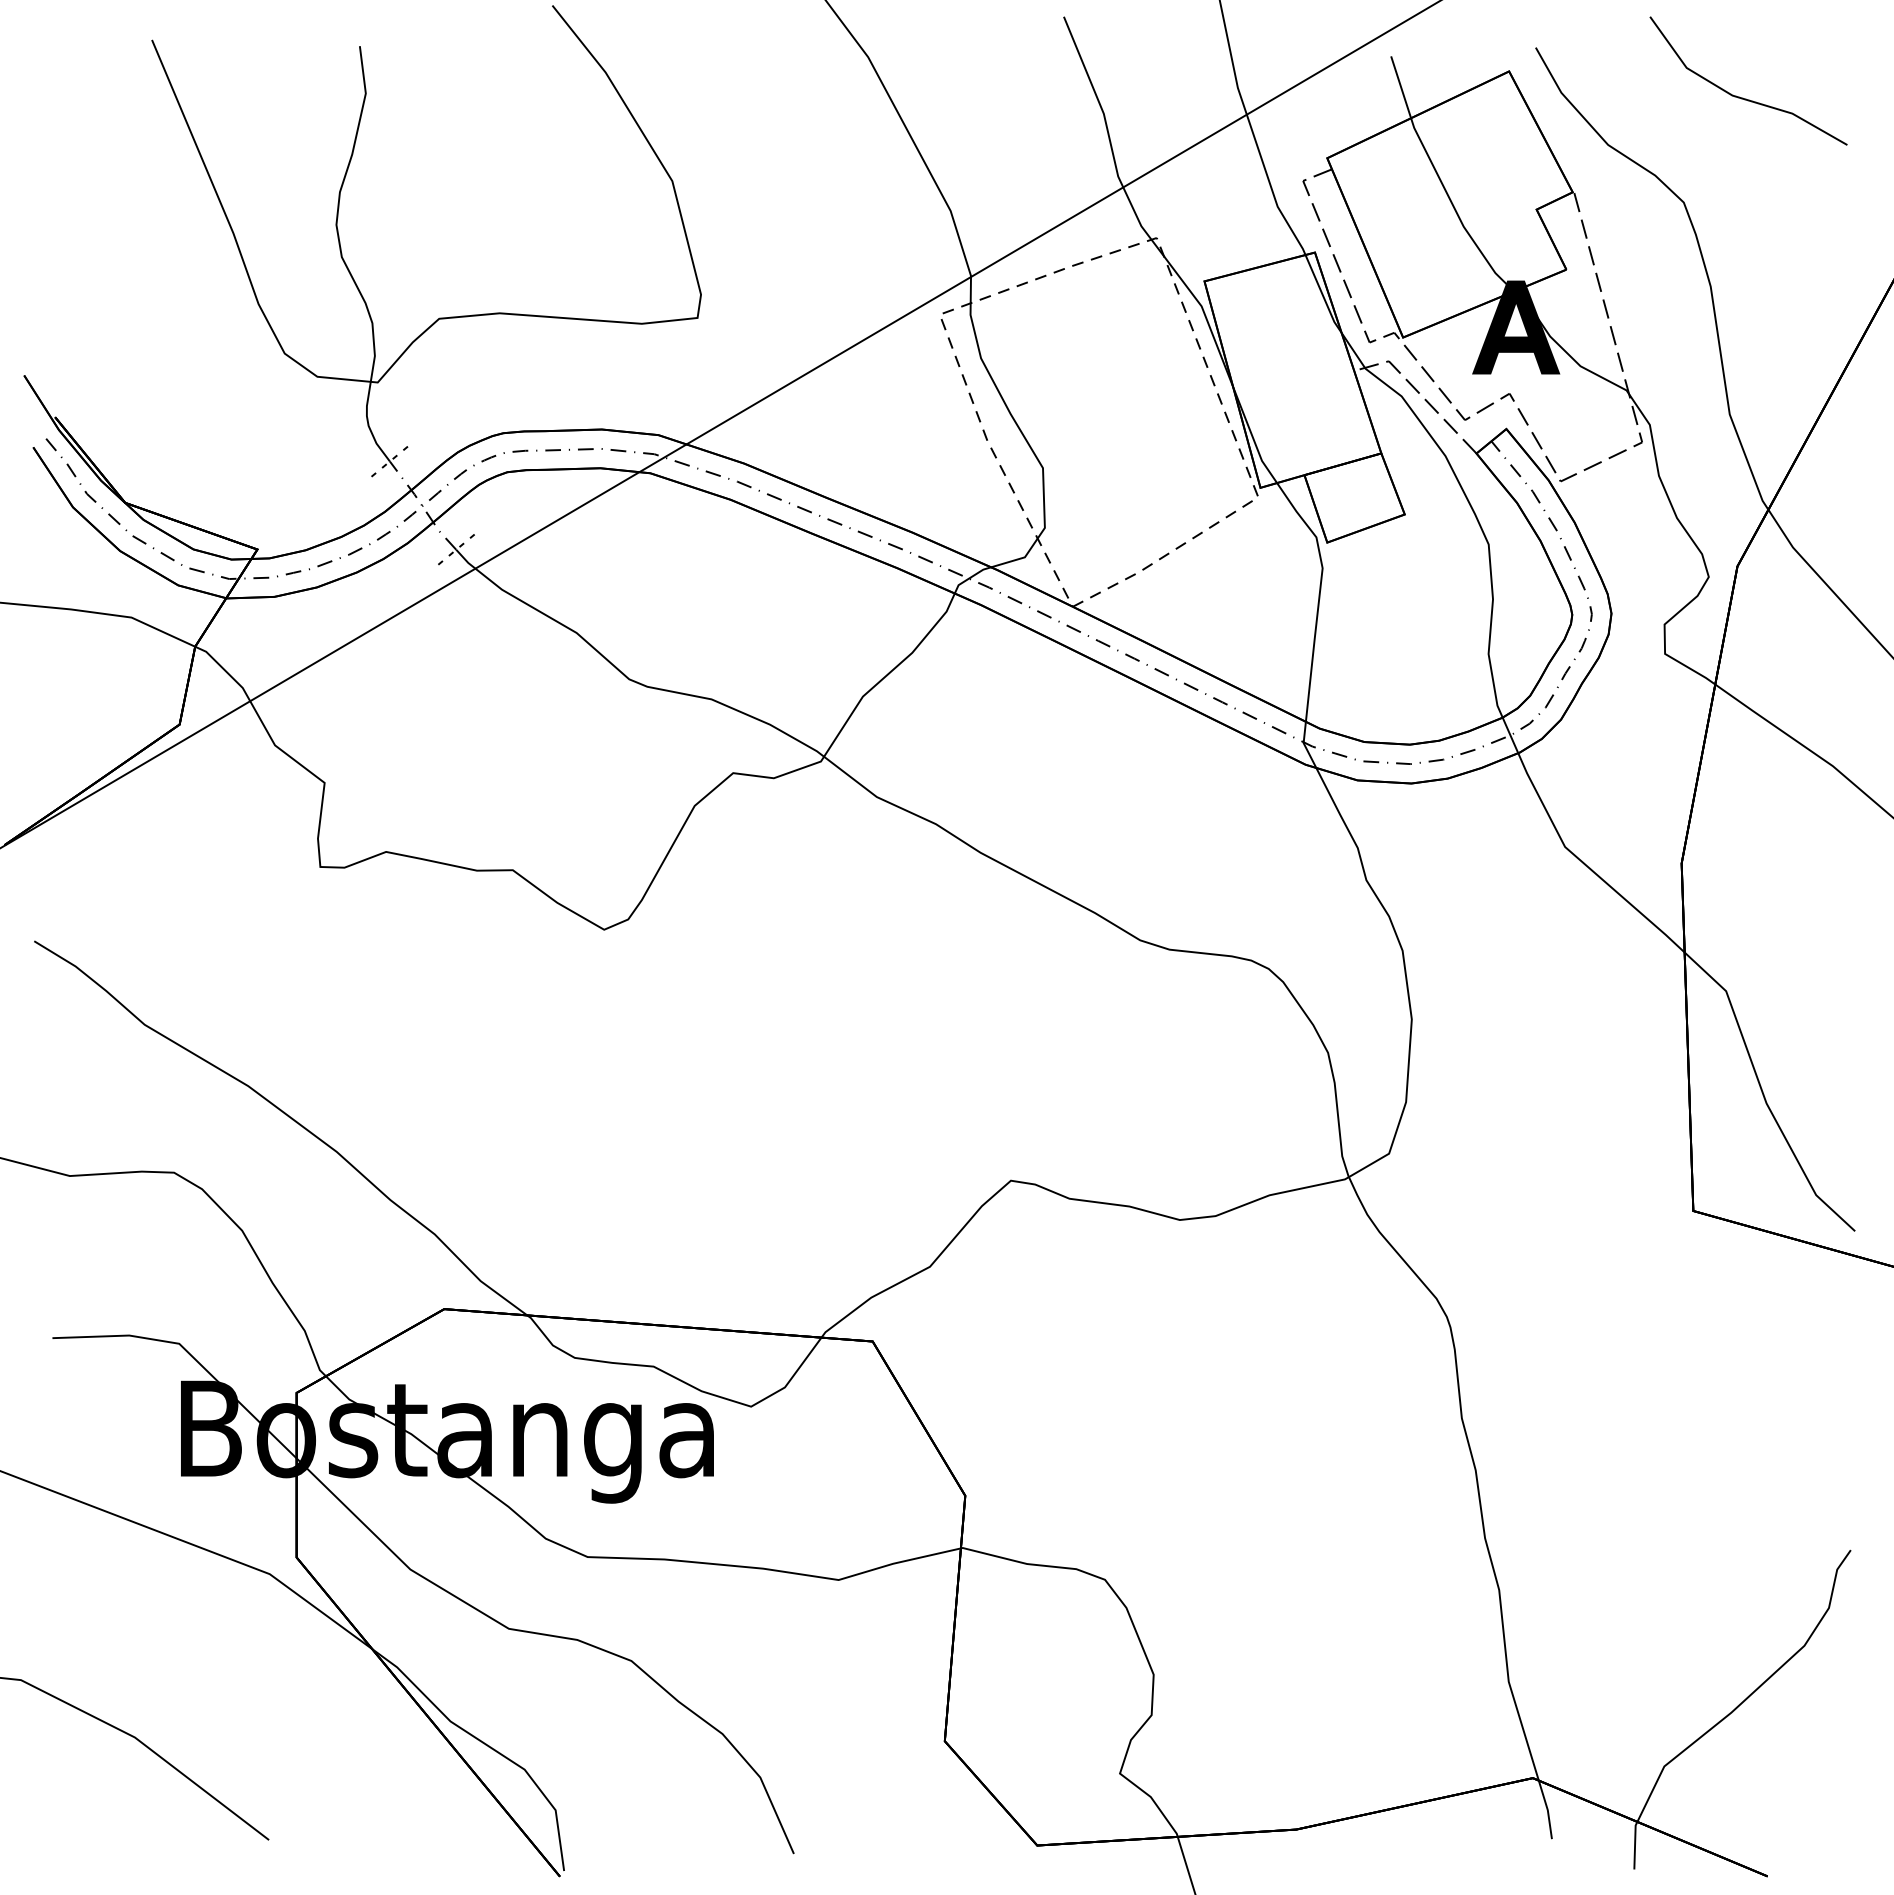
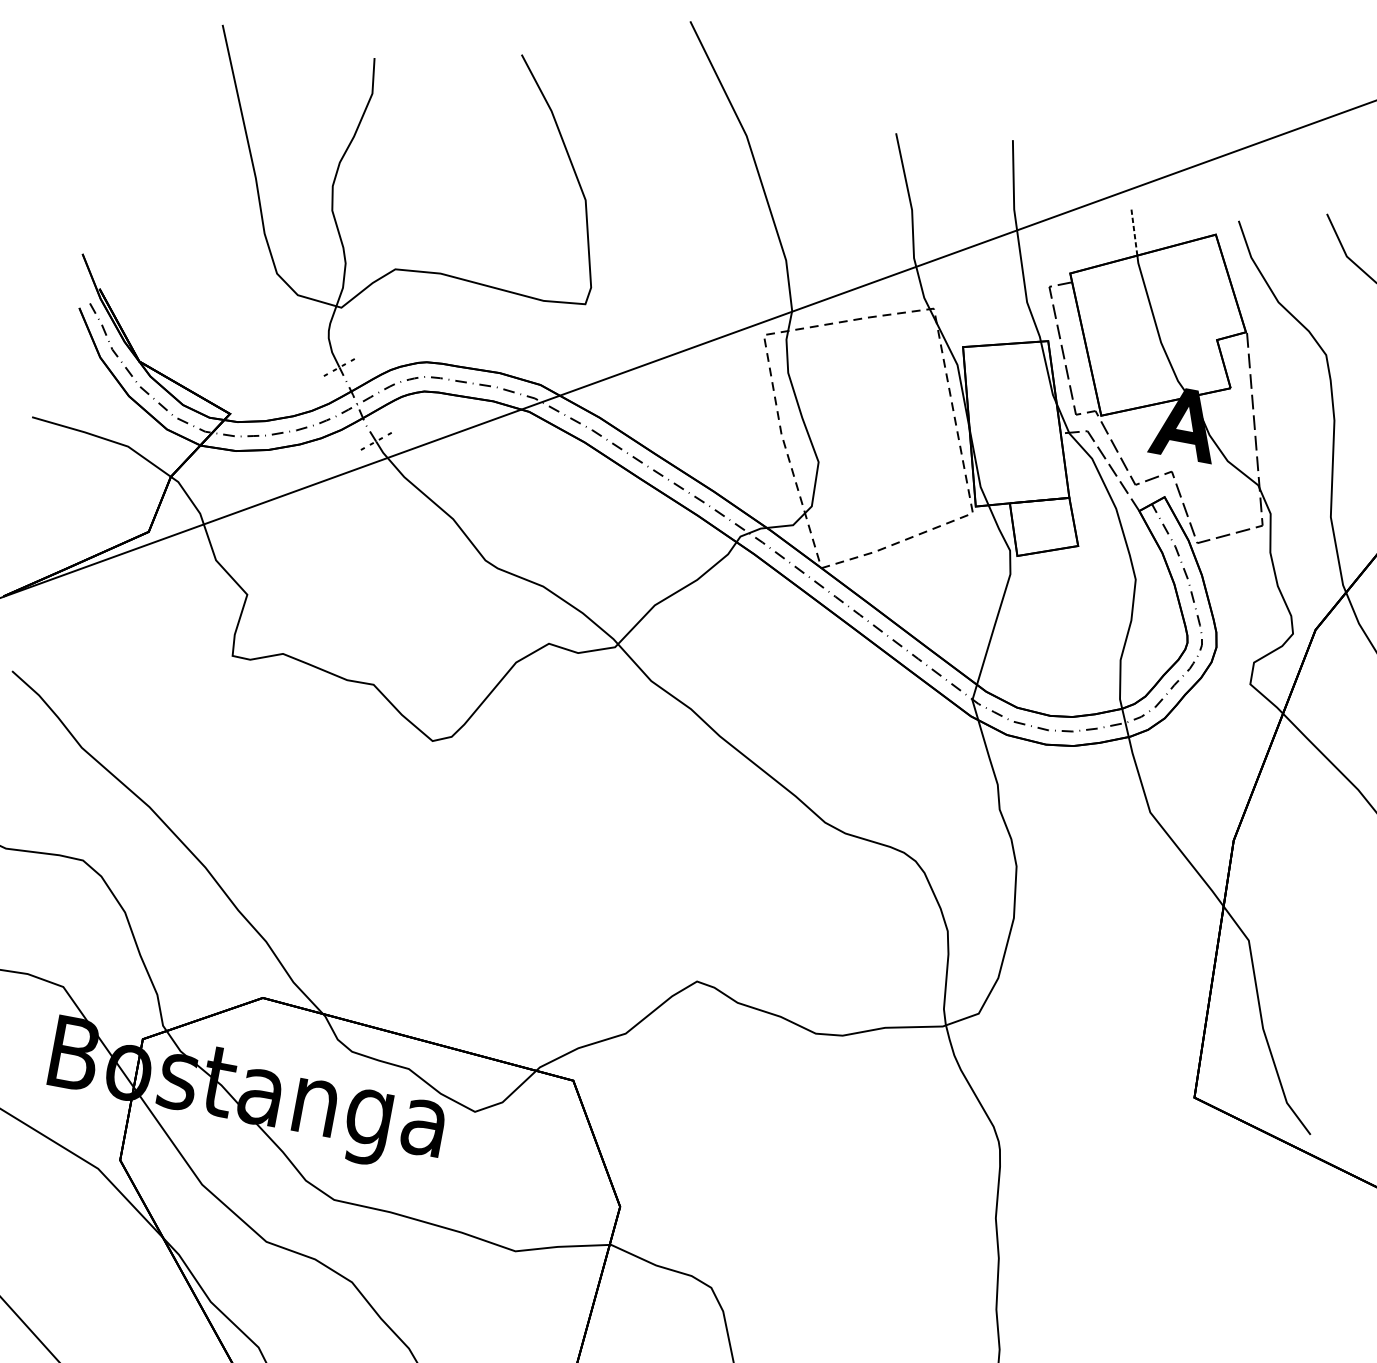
line: (1401, 87) -> (1134, 231), solid -> dashed

